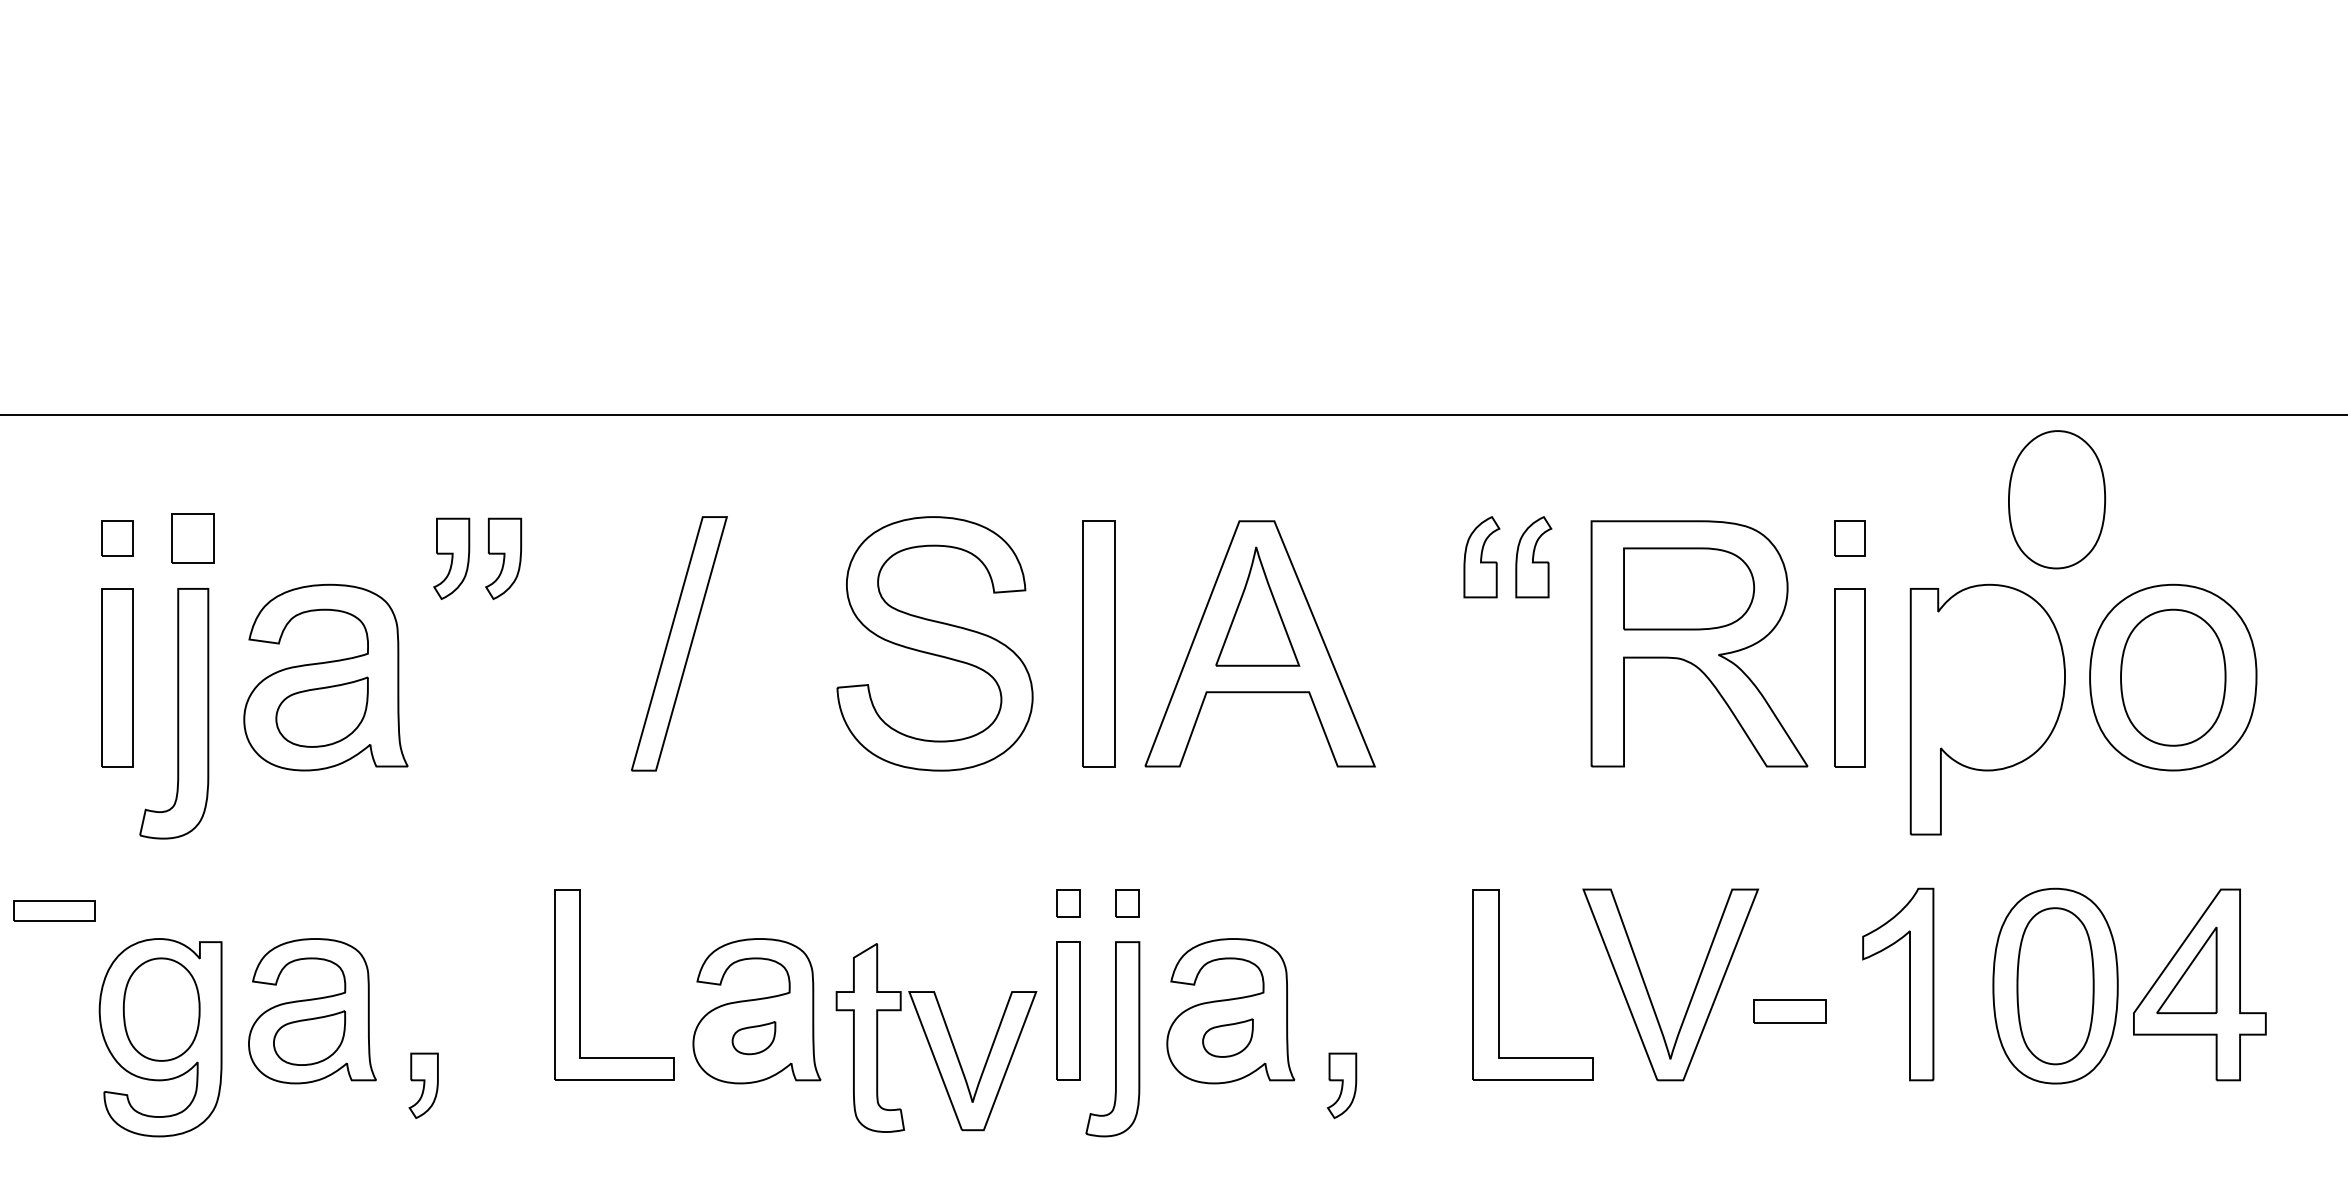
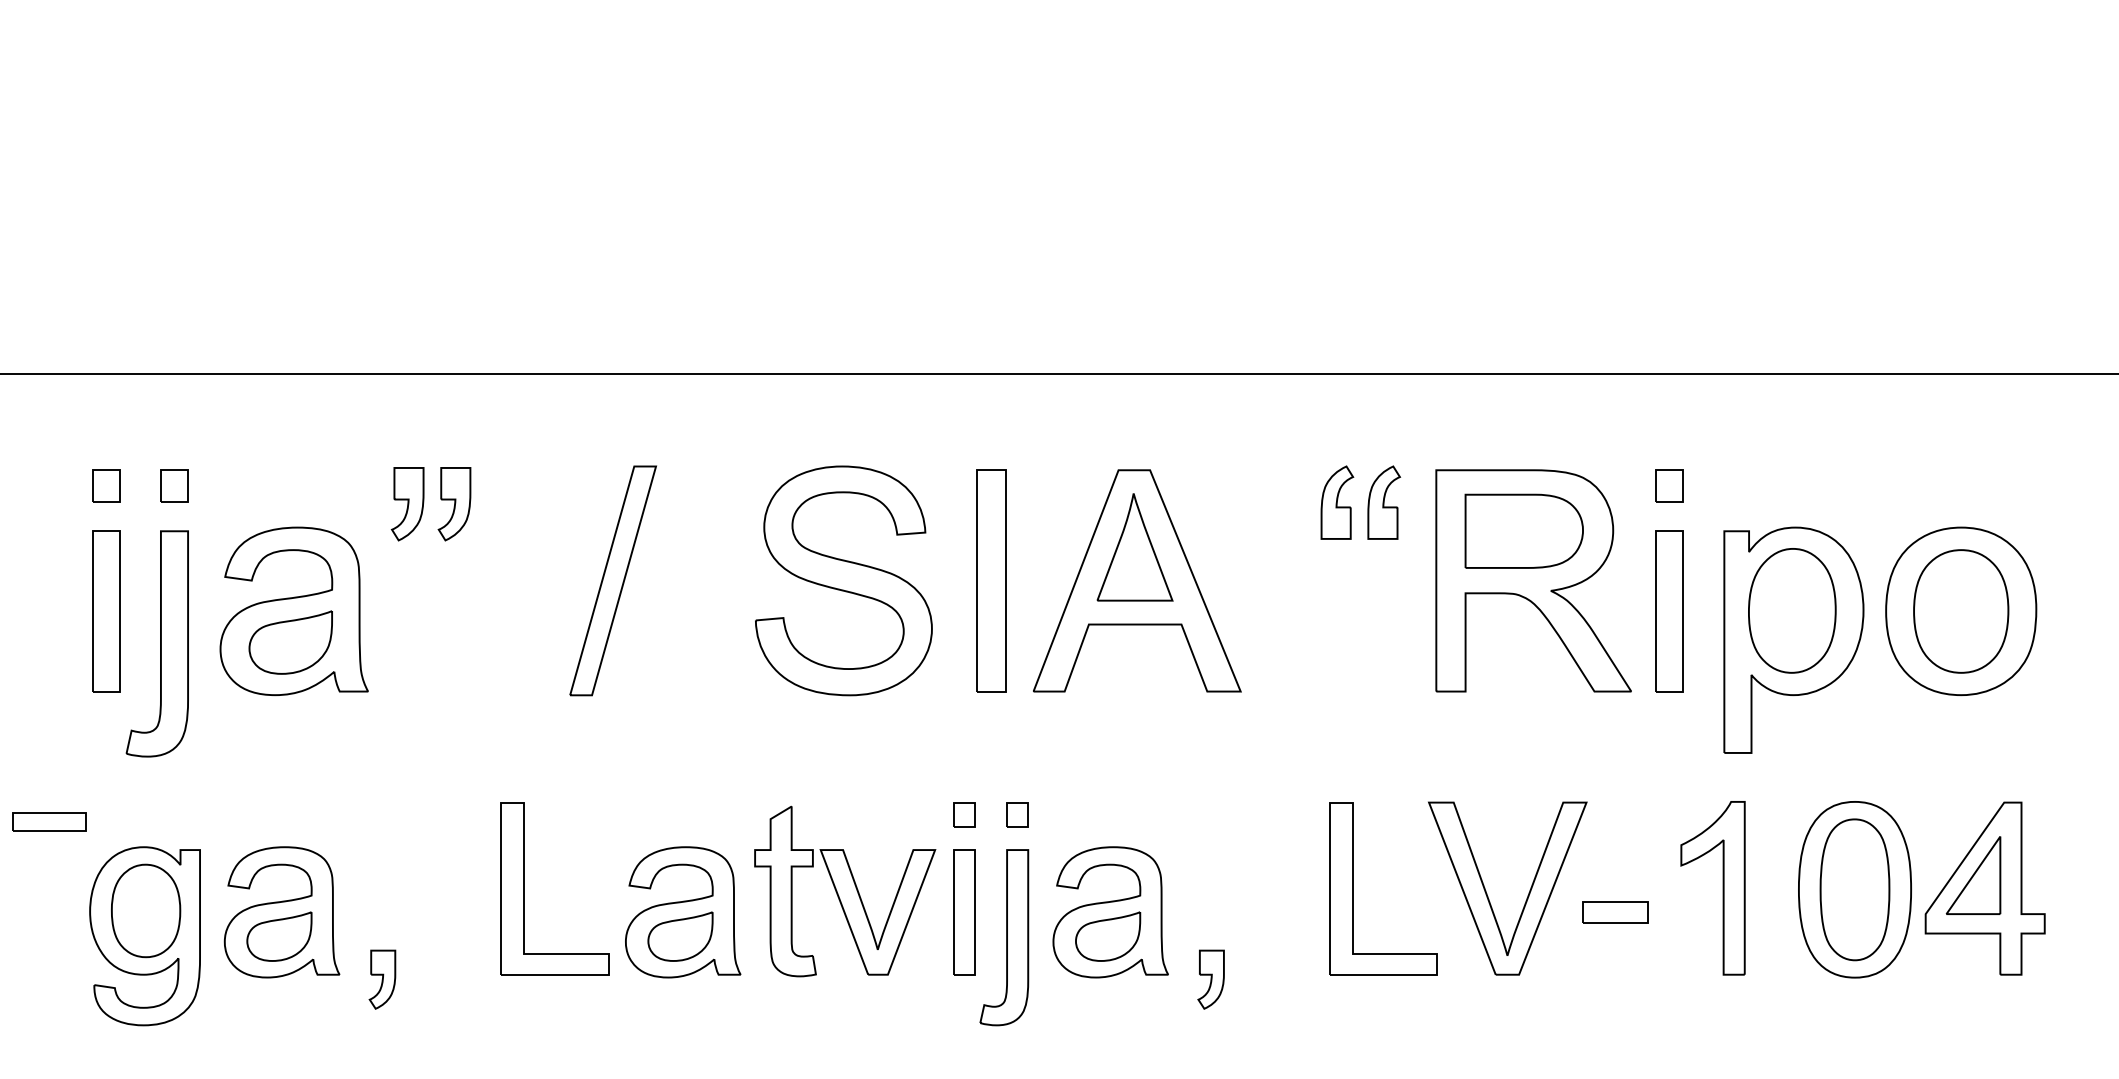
part: (2057, 499) -> (1792, 610), moved
part: (193, 538) -> (174, 485), size x0.71
part: (753, 1037) -> (680, 936), size x1.67
part: (936, 1037) -> (845, 891), moved
part: (1228, 1037) -> (1108, 936), size x1.43

